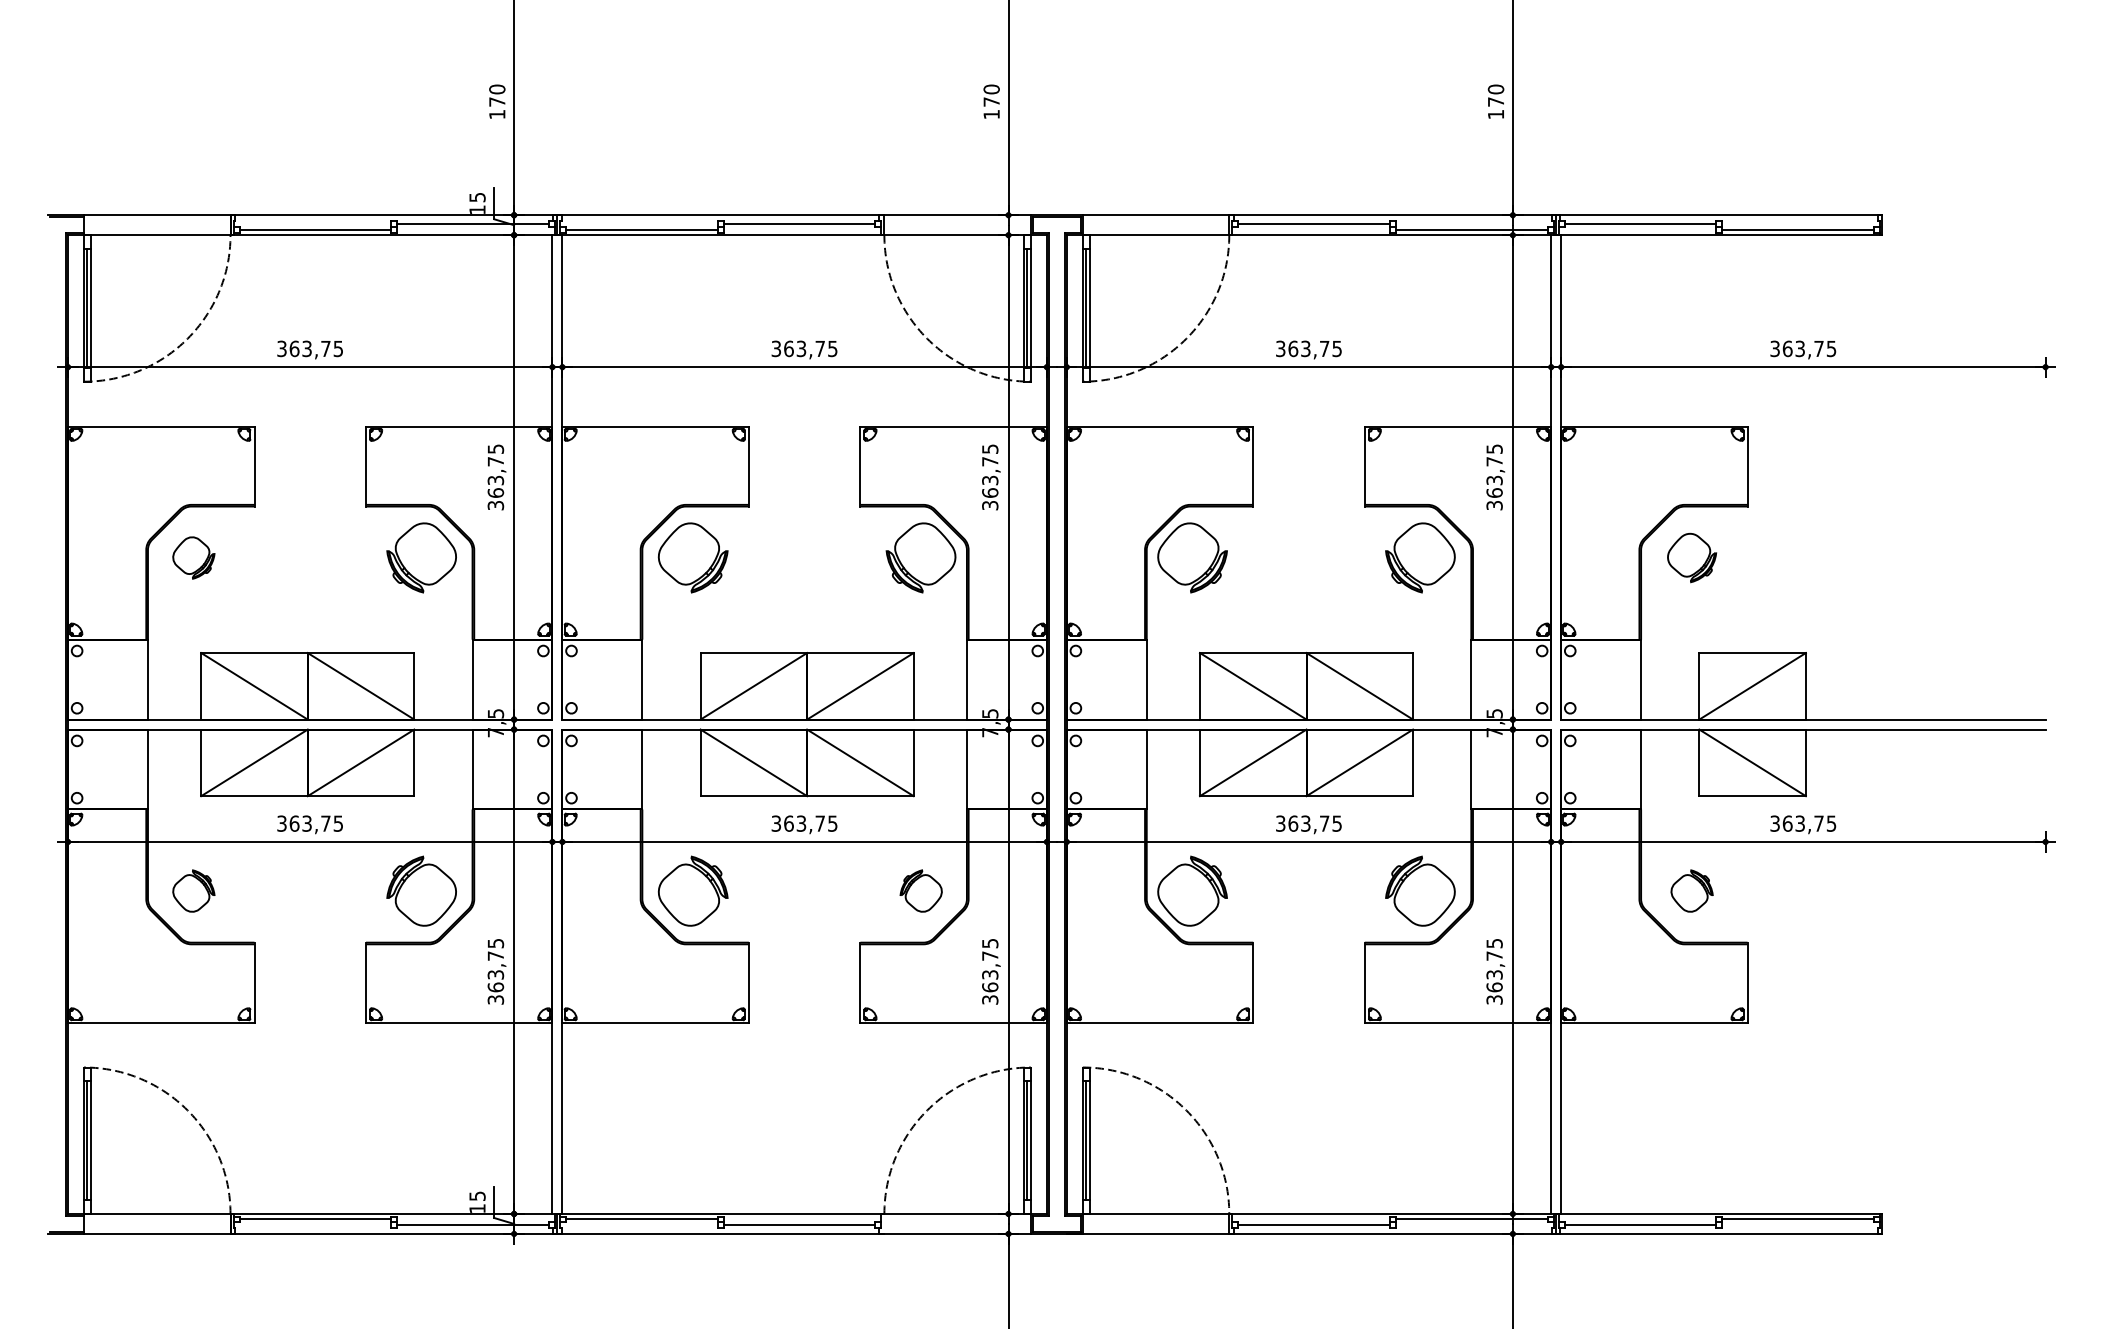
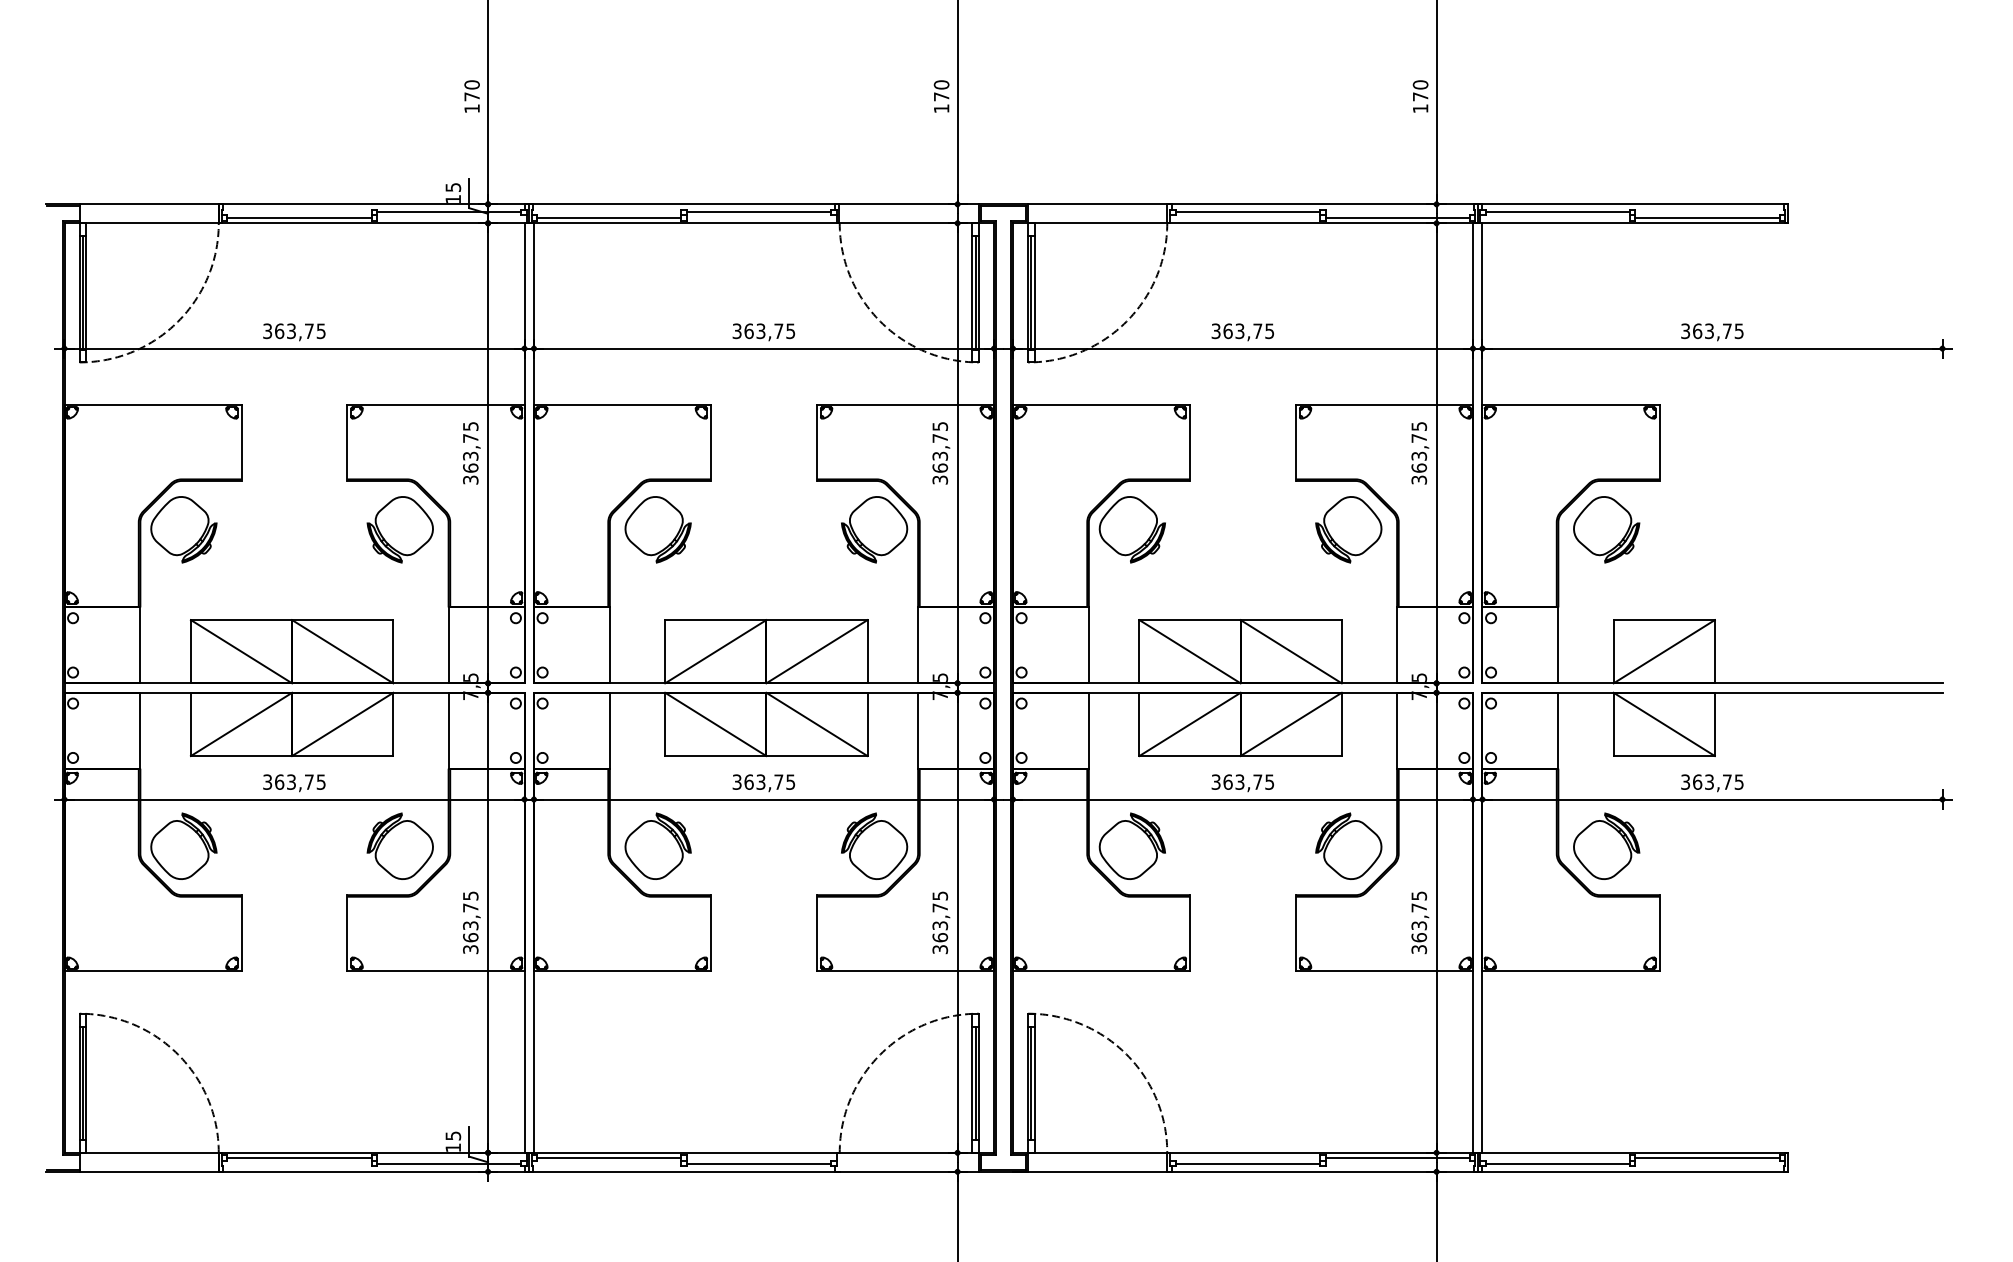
part: (193, 557) -> (183, 529), size x1.67
part: (1691, 557) -> (1606, 529), size x1.43
part: (193, 890) -> (183, 845), size x1.67
part: (921, 890) -> (874, 845), size x1.67
part: (1691, 890) -> (1606, 845), size x1.67

